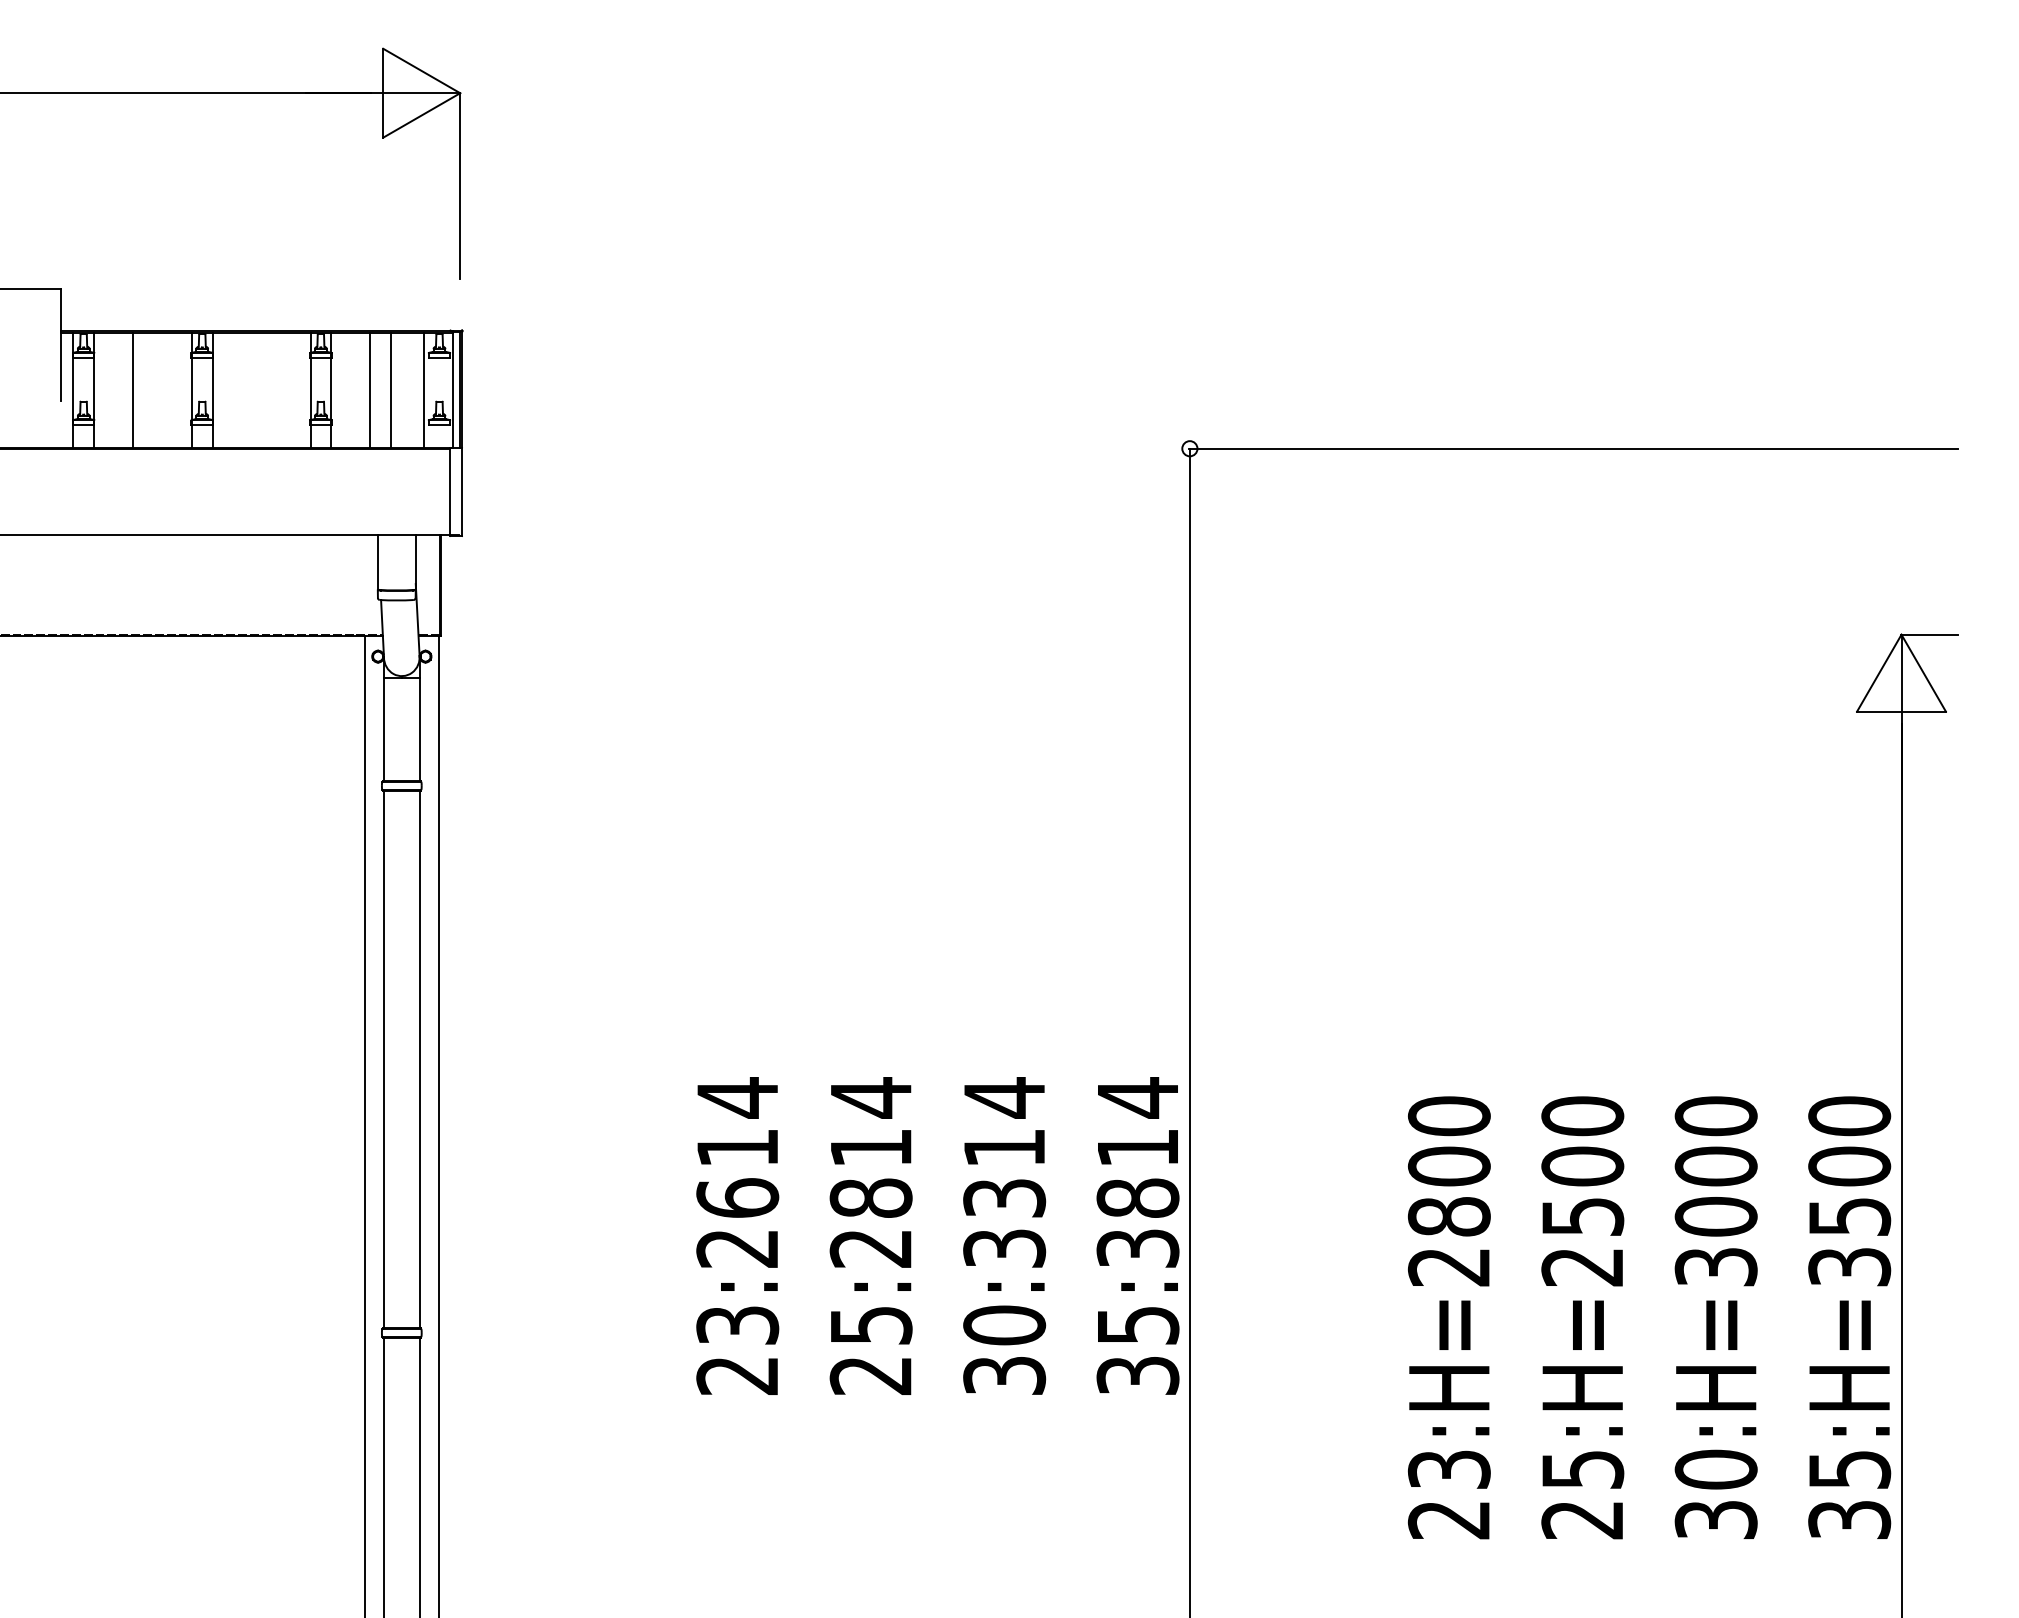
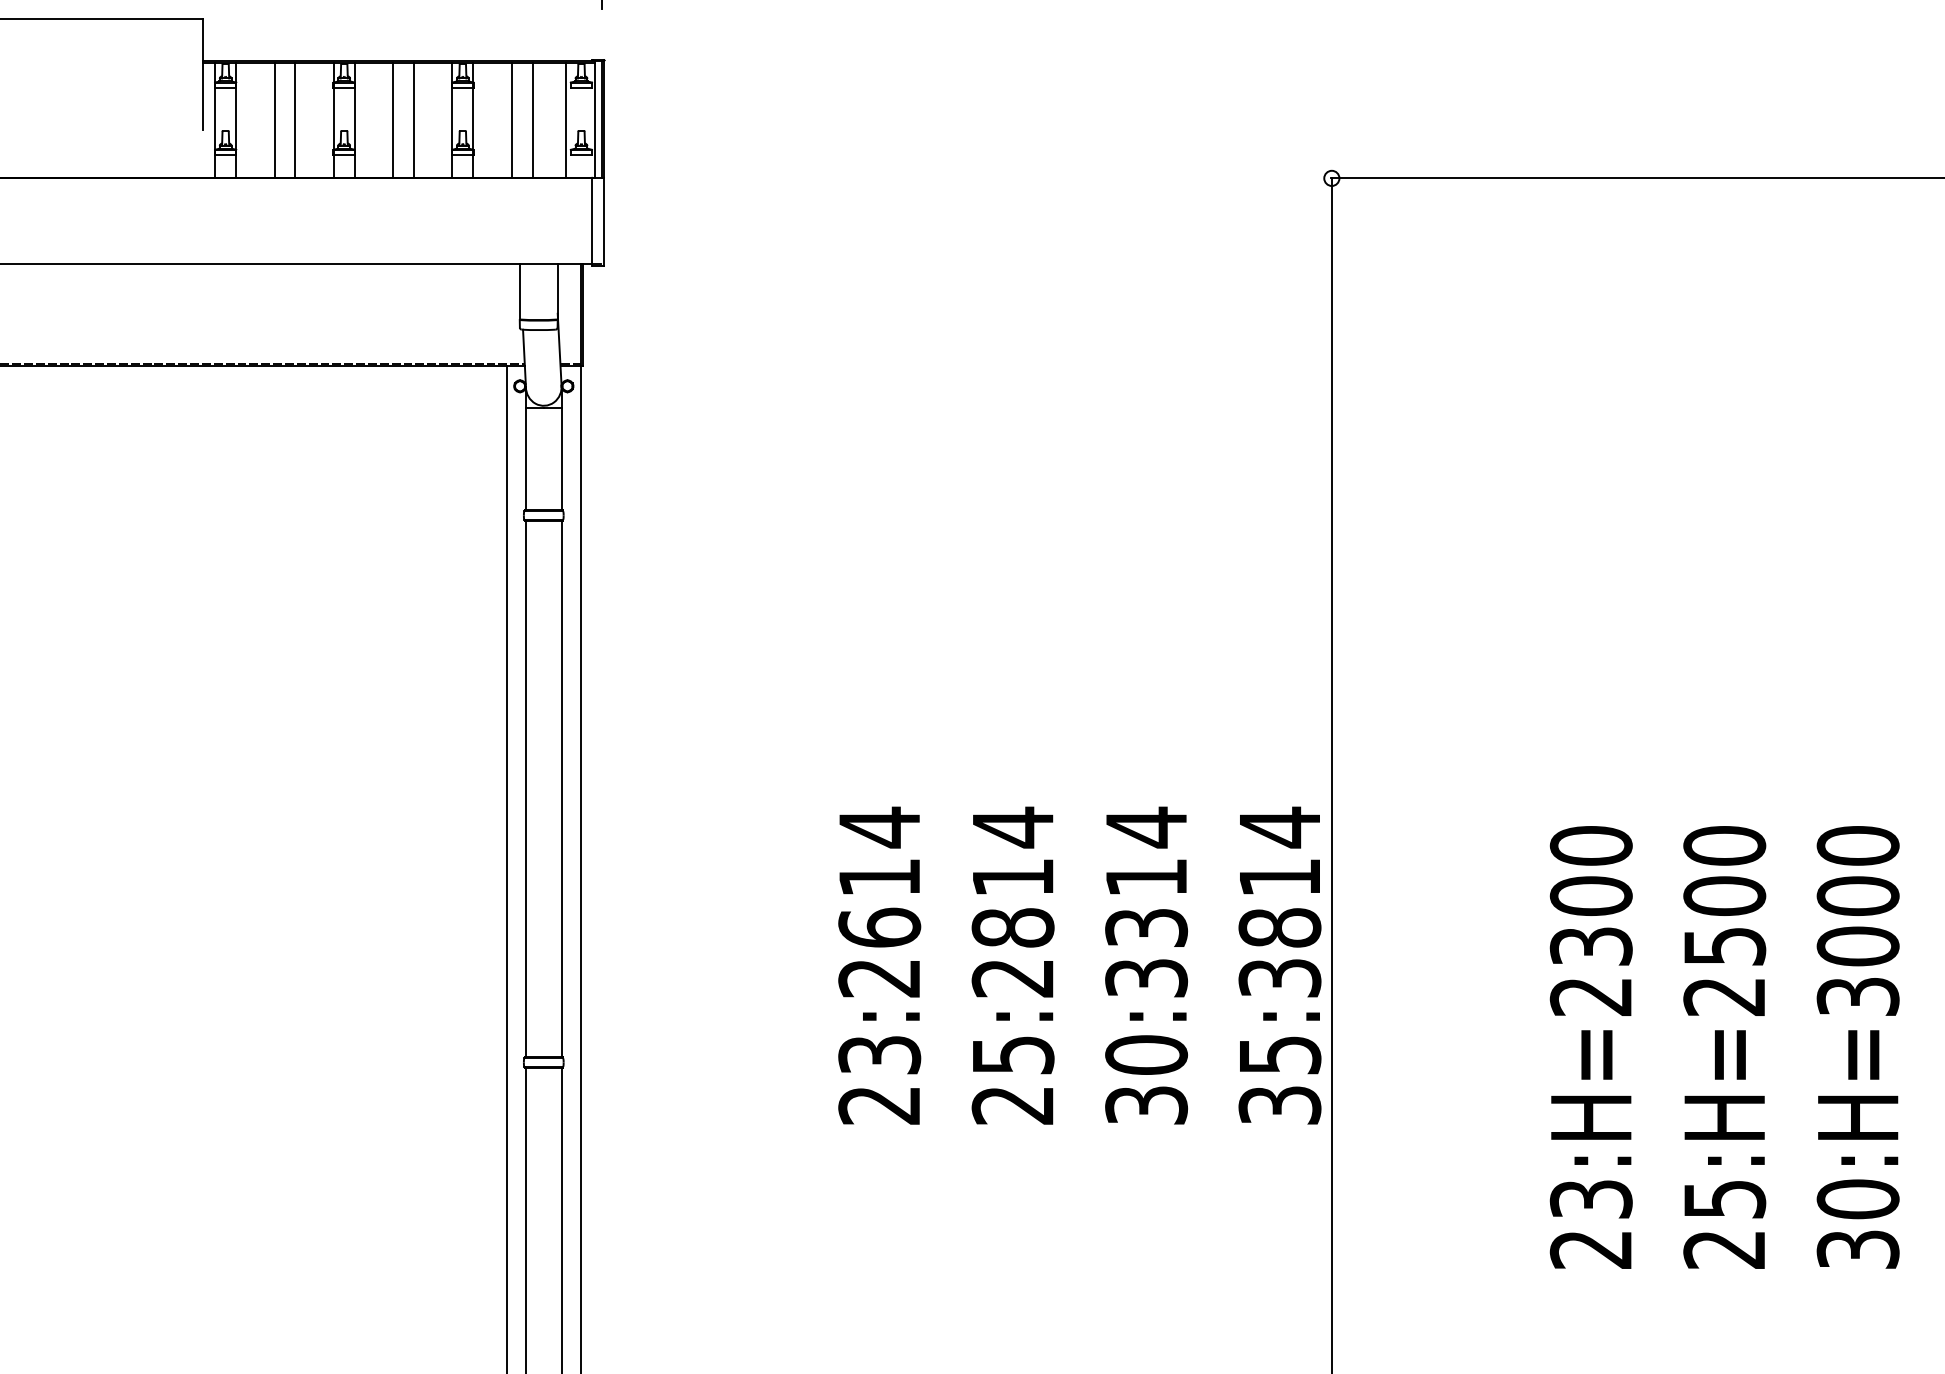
line: (153, 390) -> (295, 120), added
line: (251, 390) -> (393, 120), added
line: (271, 390) -> (413, 120), added
text: (1449, 1216) -> (1591, 946), 23:H=2800 -> 23:H=2300

